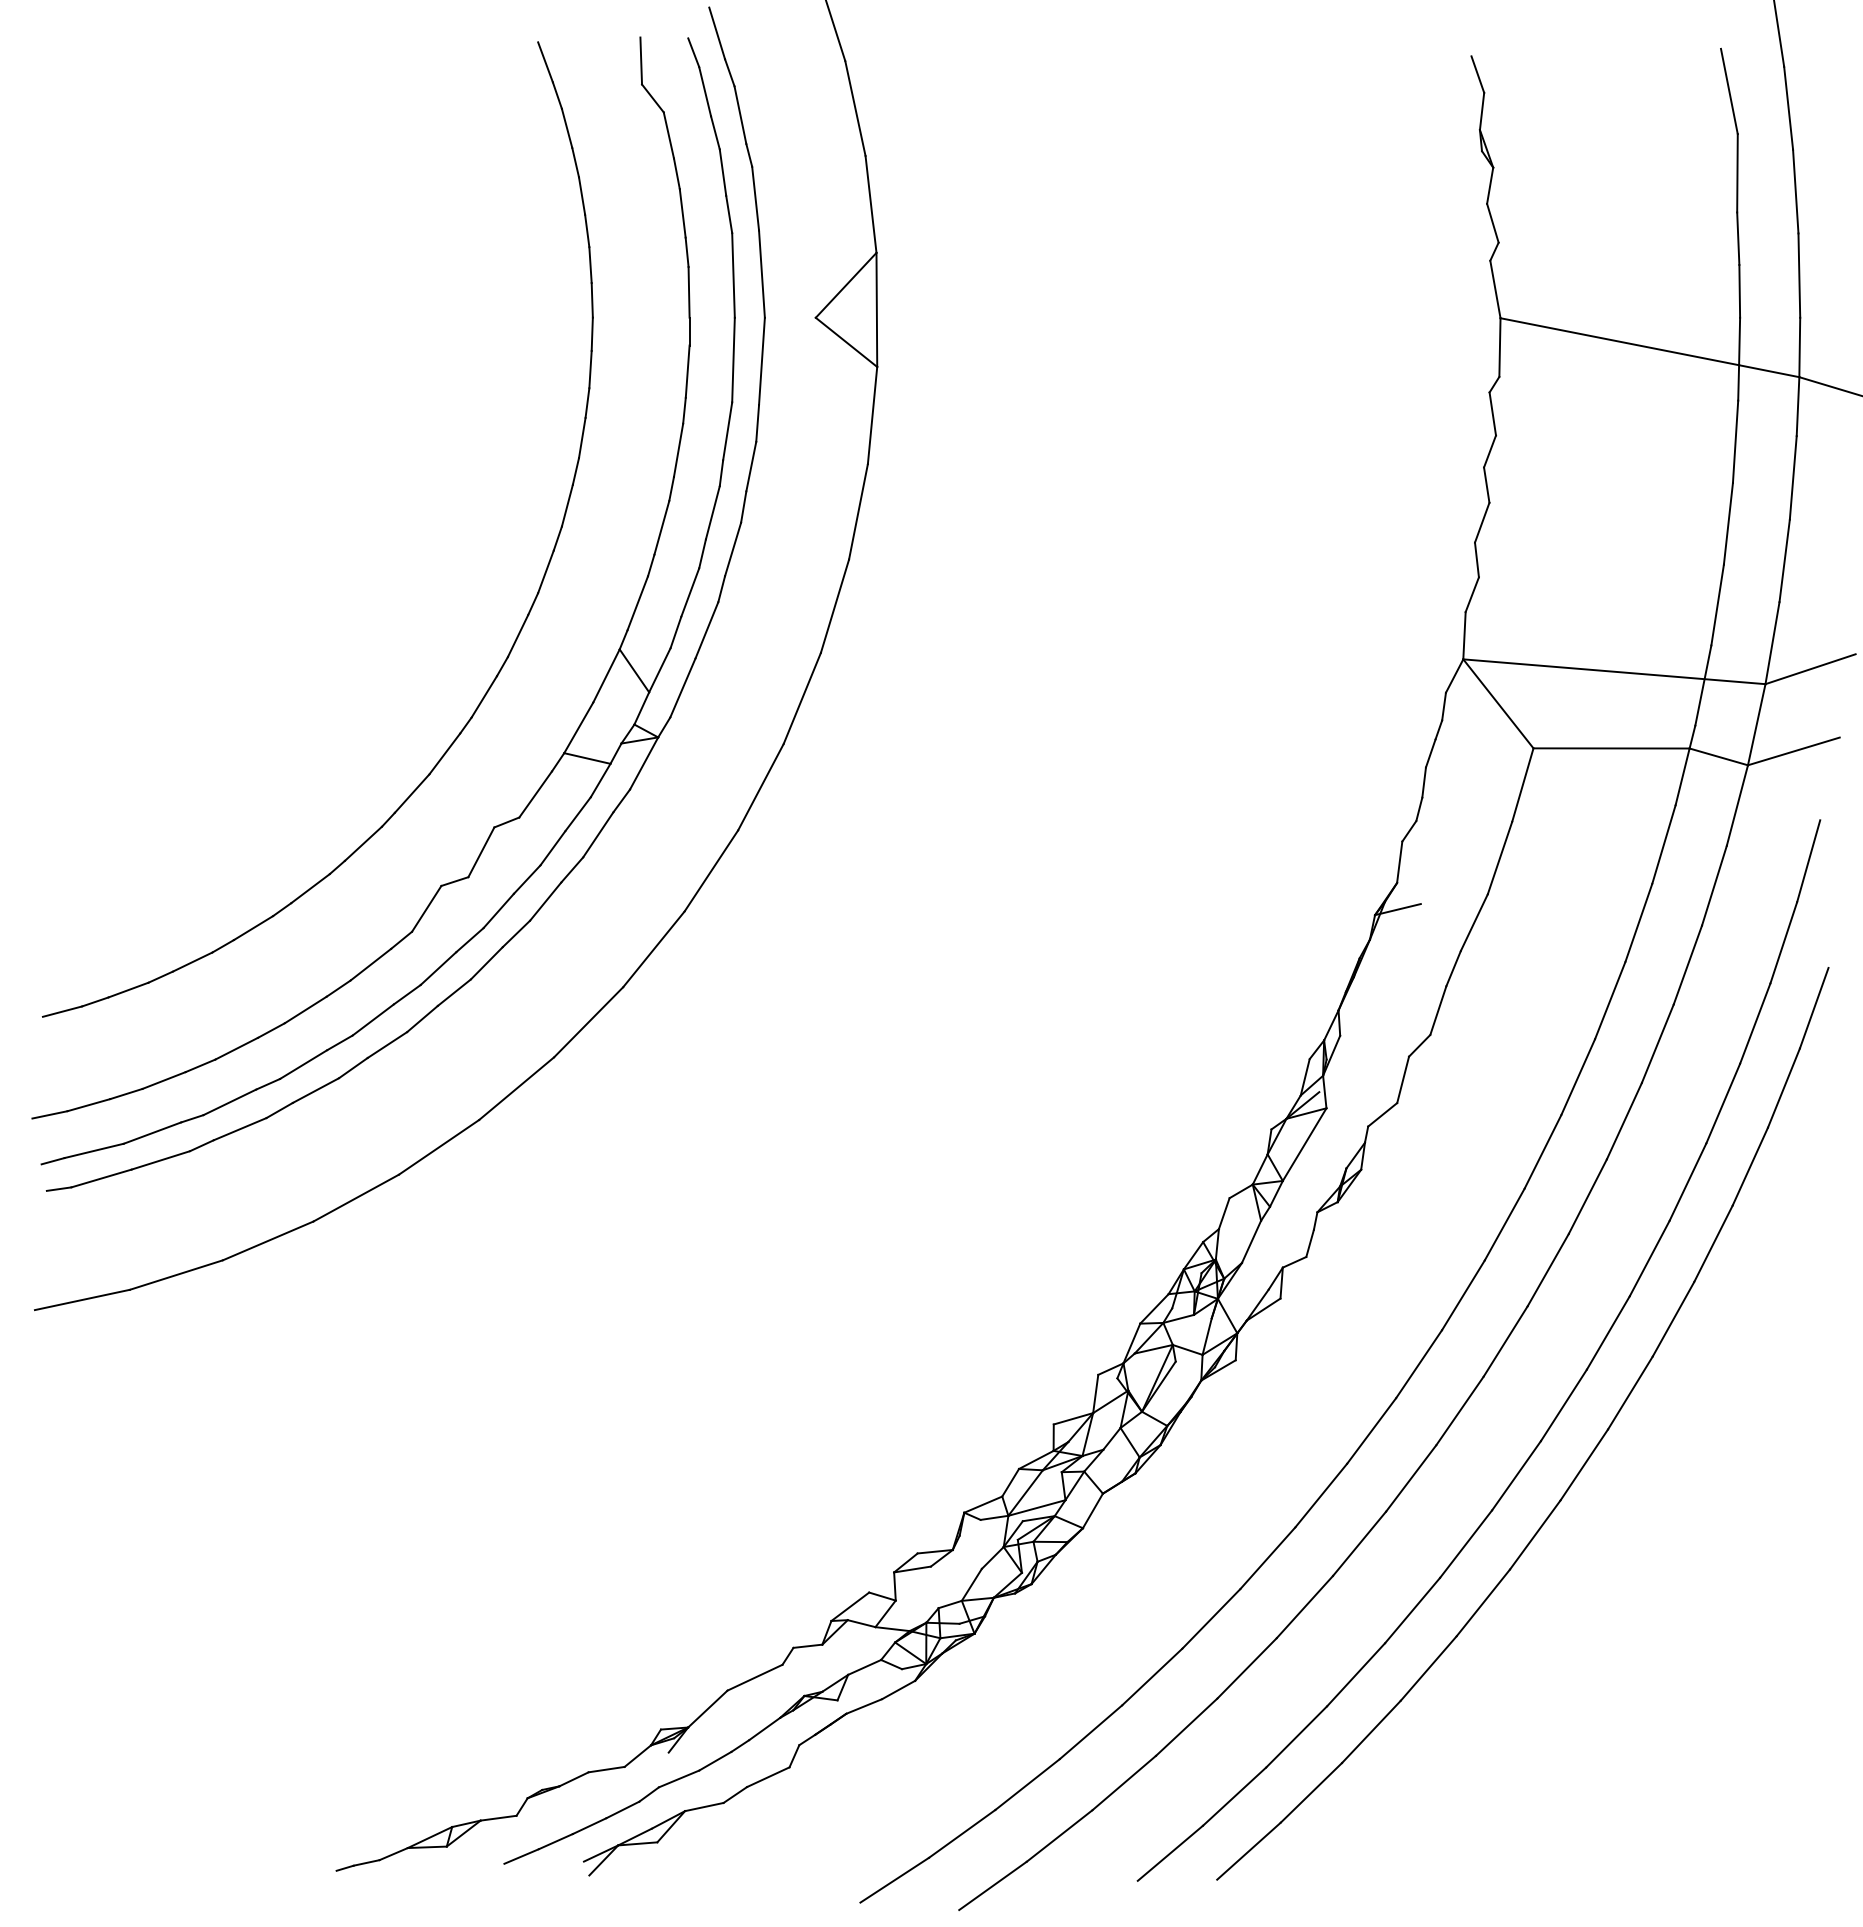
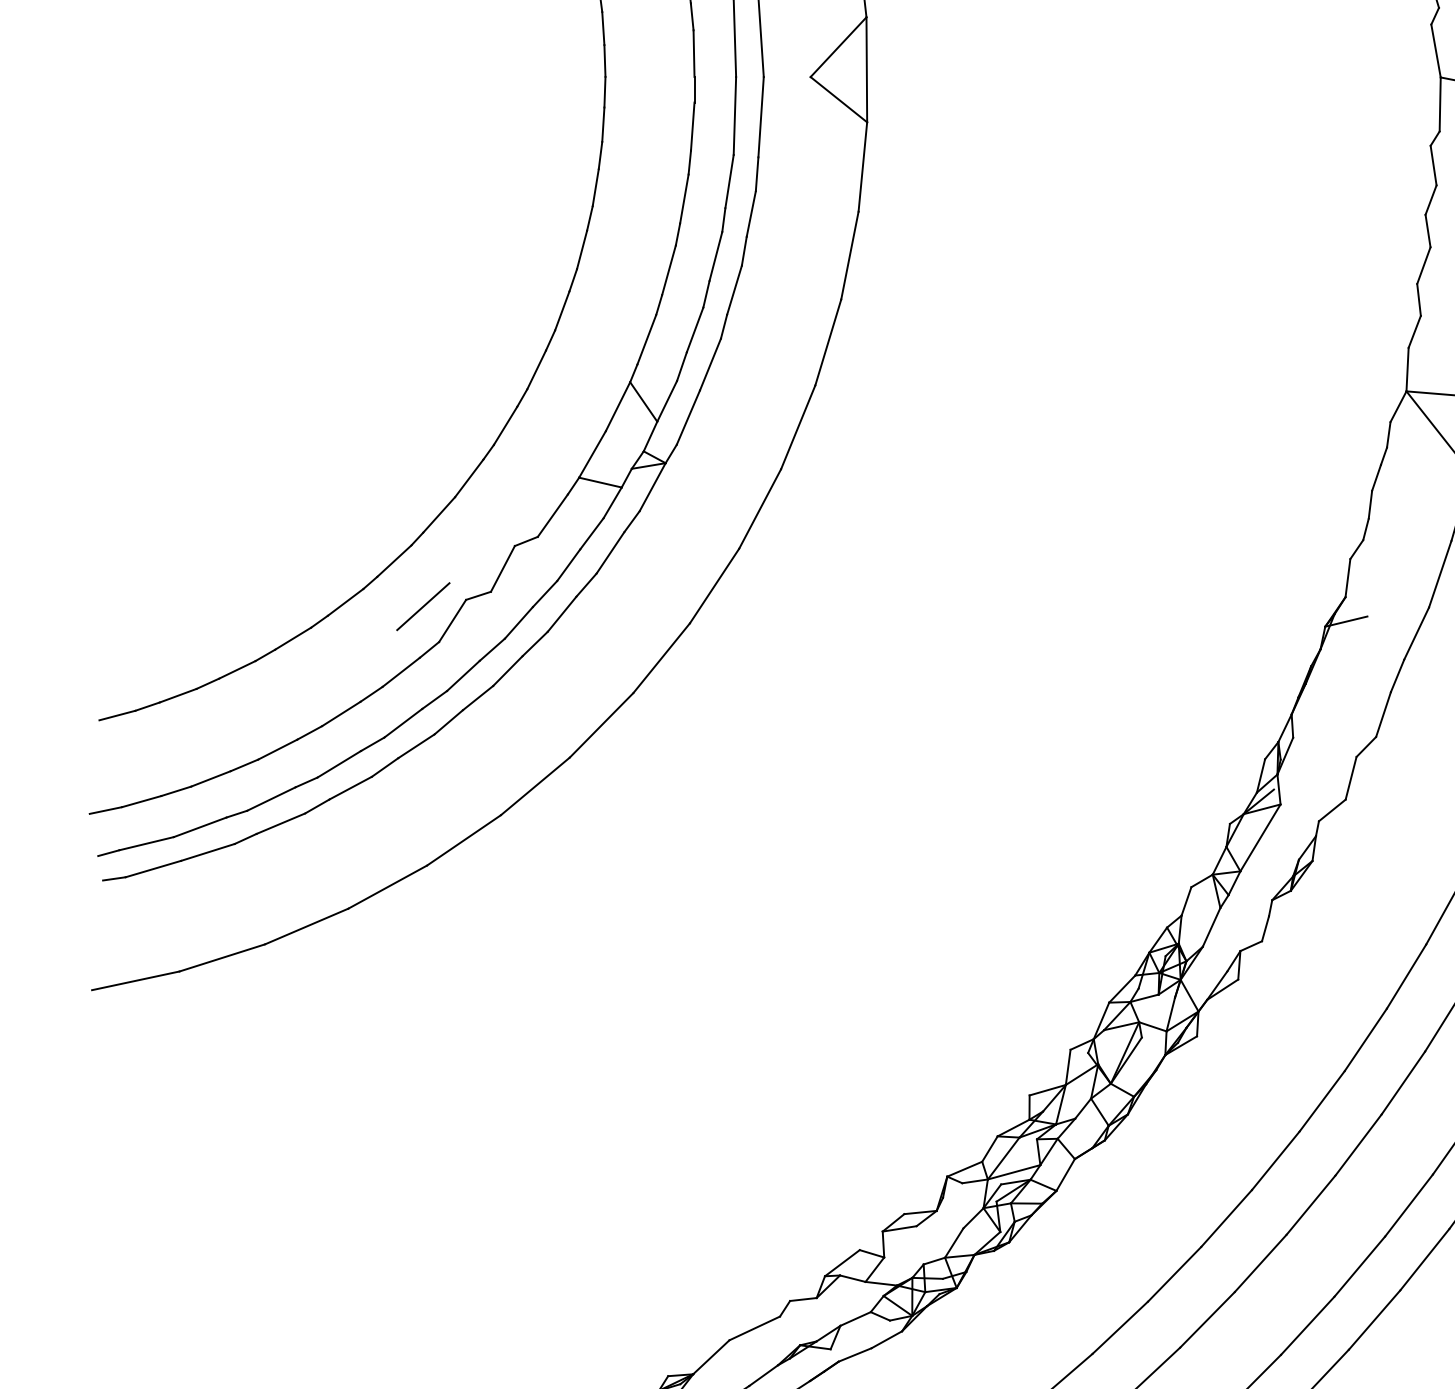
line: (394, 892) -> (422, 605), added

